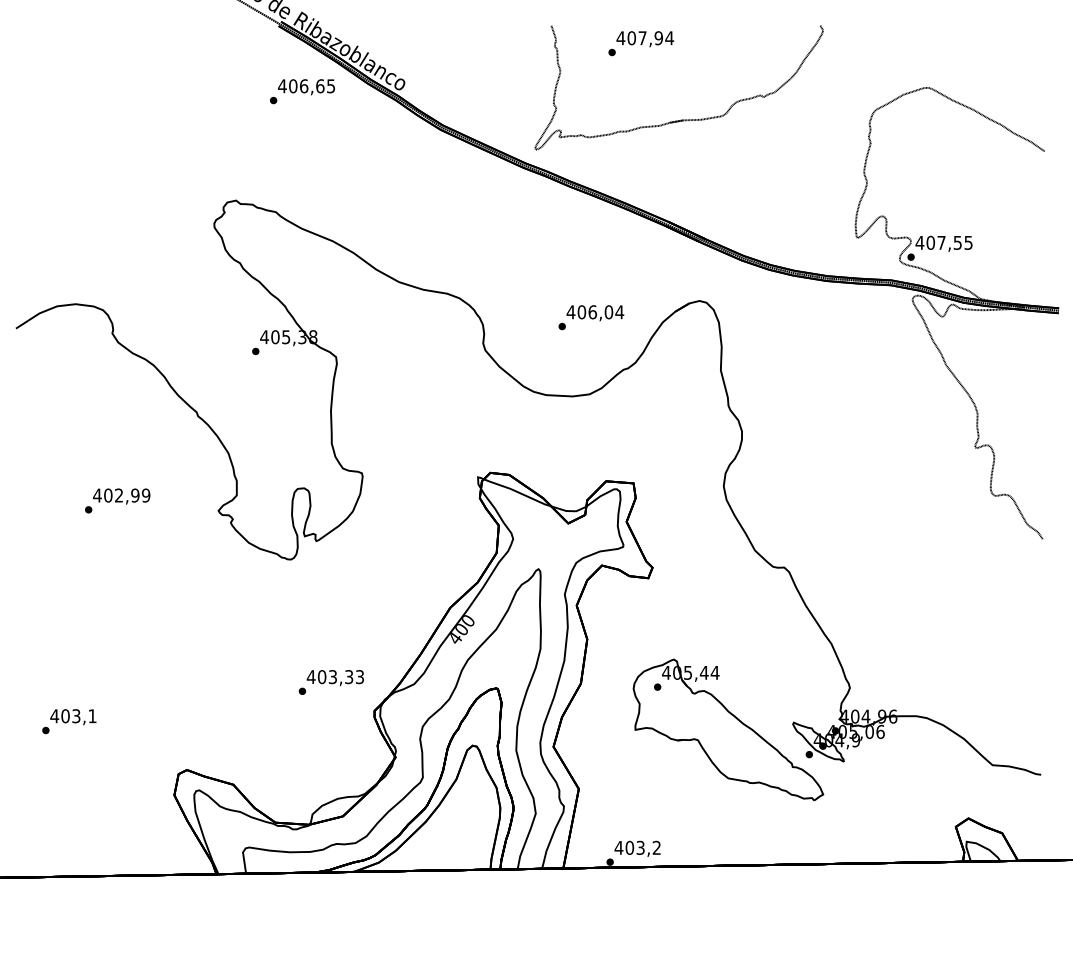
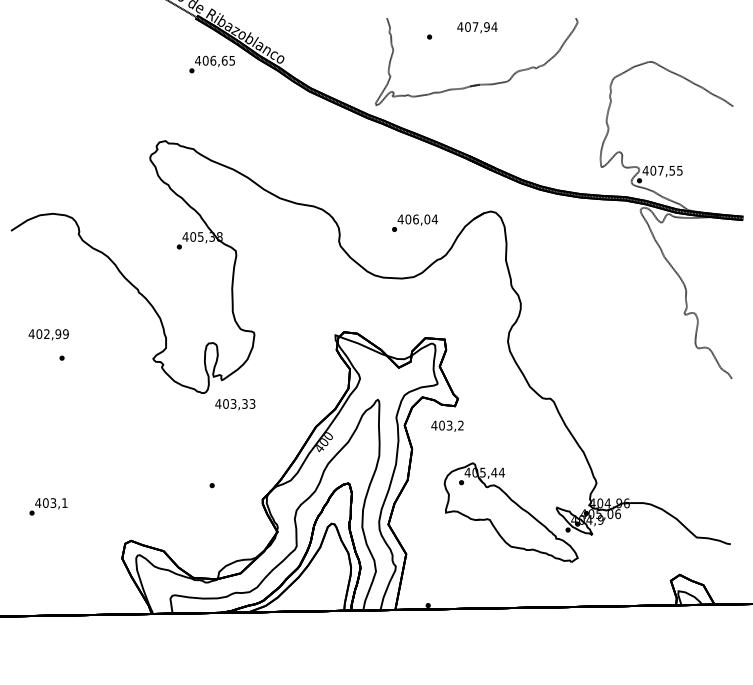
text: (645, 39) -> (477, 27), moved
text: (121, 496) -> (48, 334), moved
text: (334, 678) -> (234, 404), moved
text: (637, 848) -> (447, 426), moved

